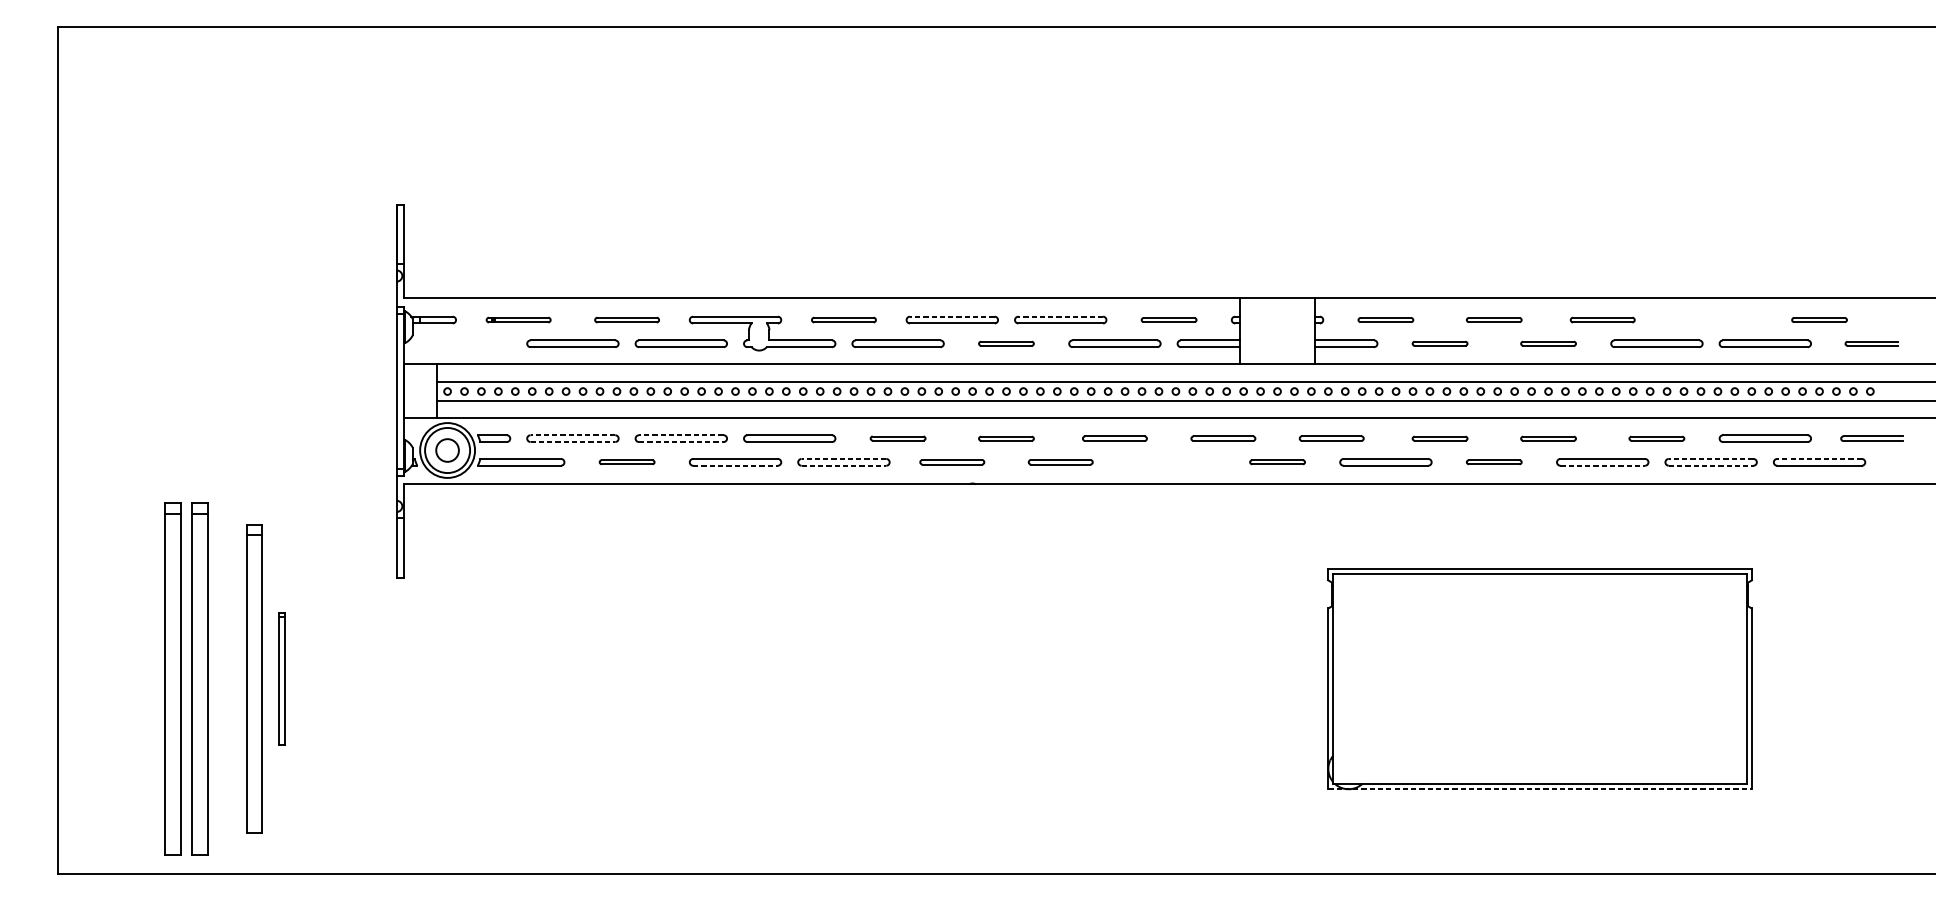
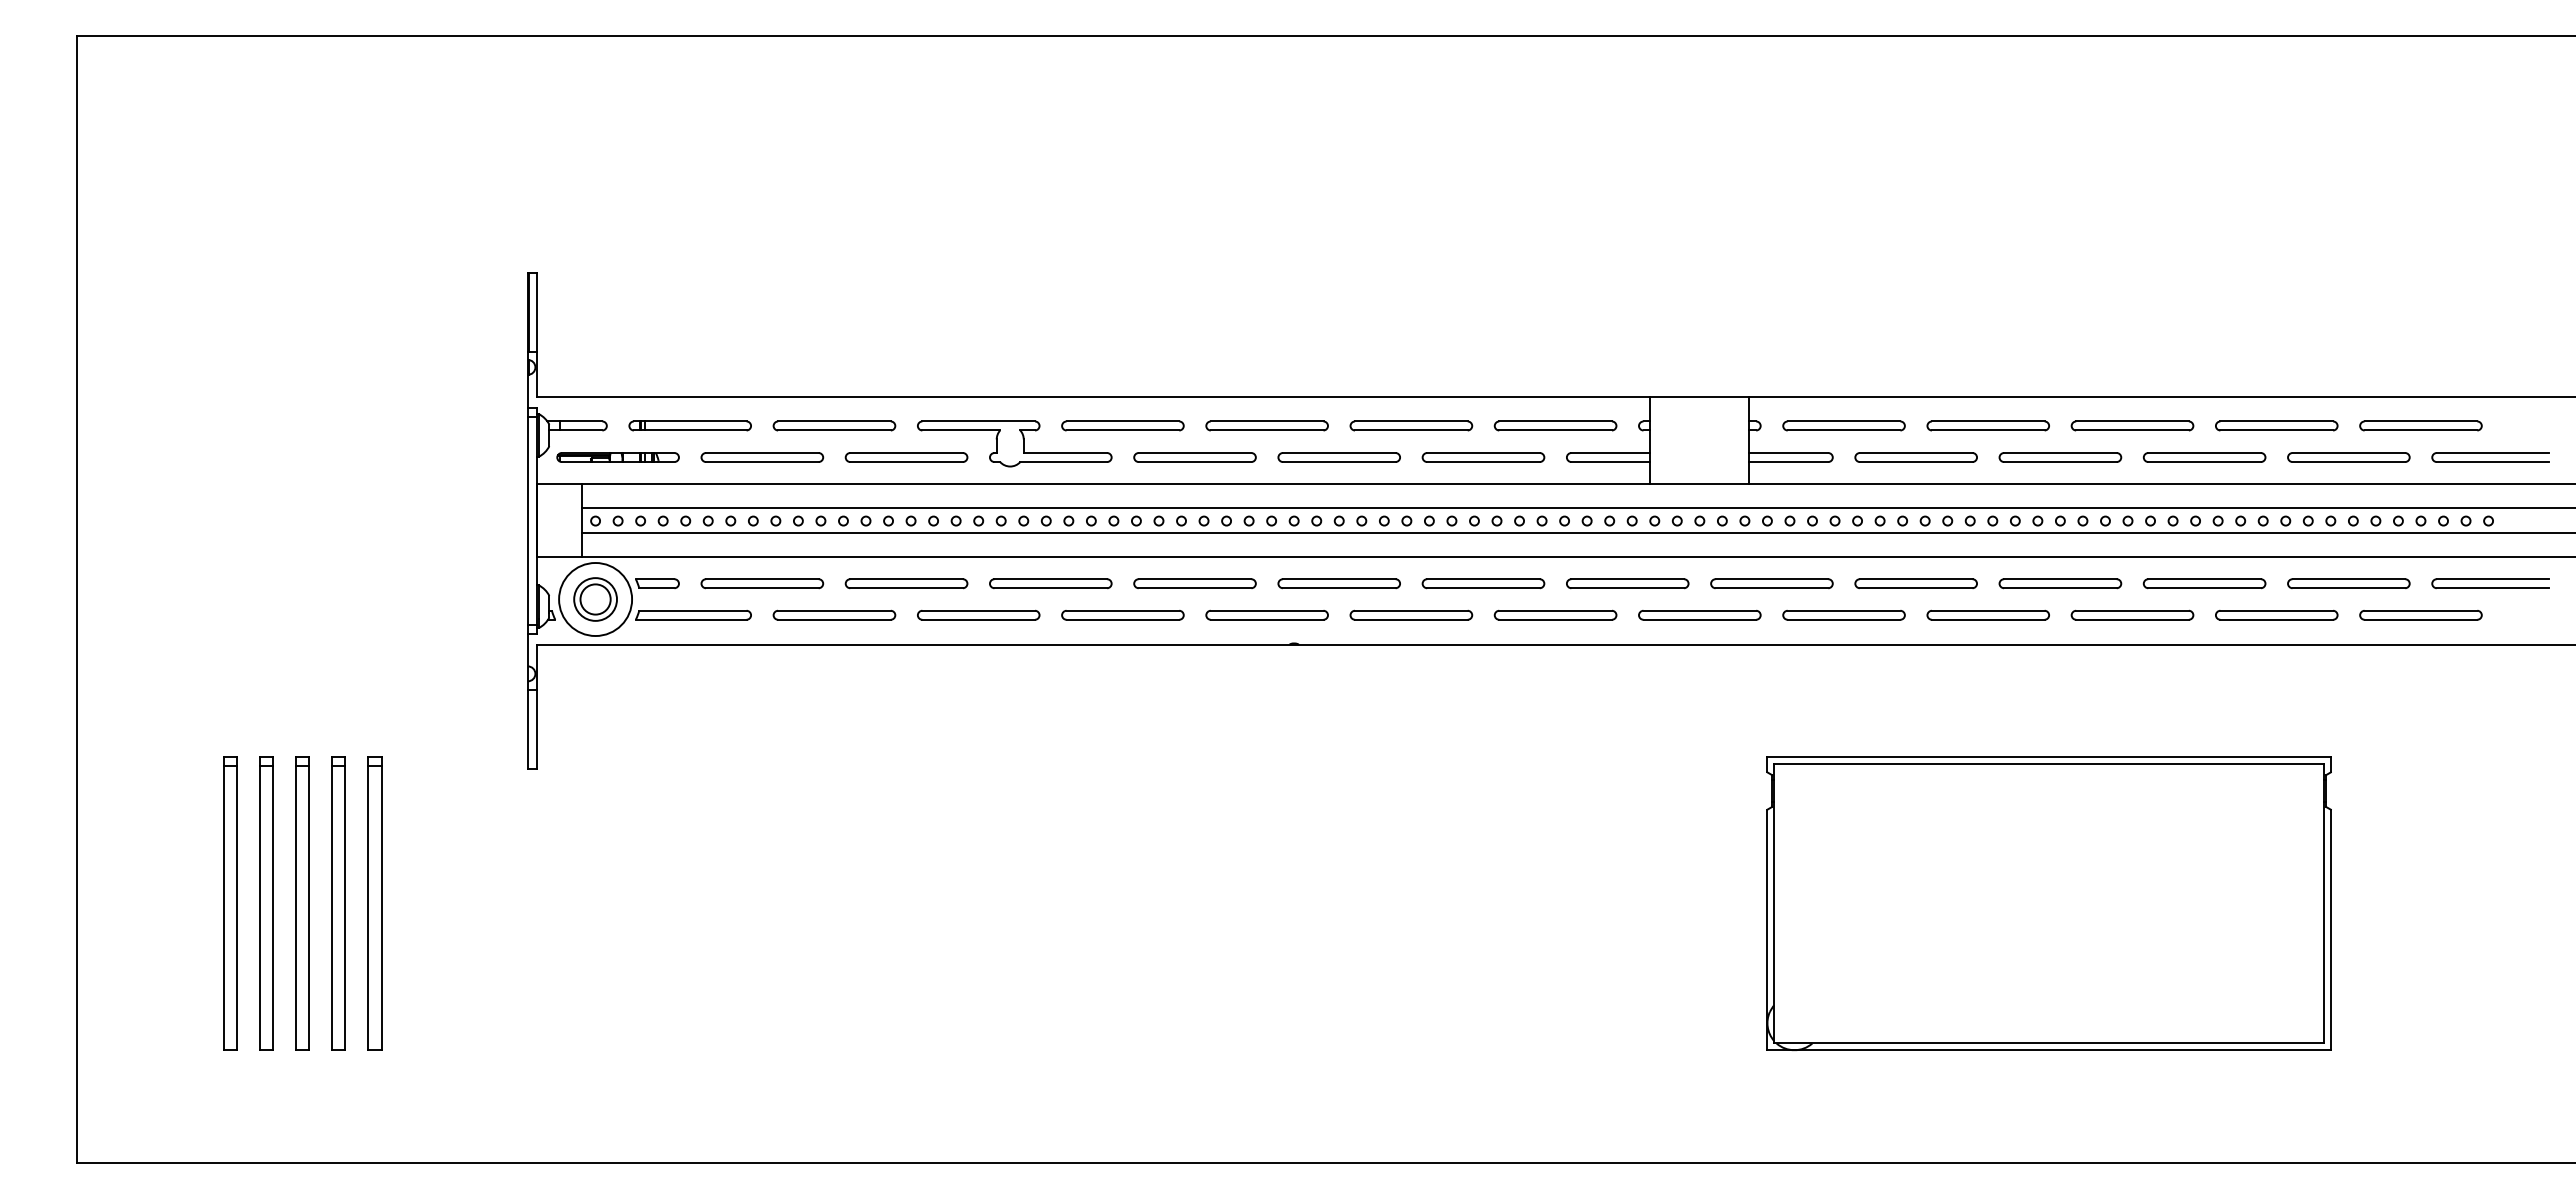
line: (951, 316) -> (1266, 421), dashed -> solid
line: (1060, 316) -> (1410, 421), dashed -> solid
part: (518, 319) -> (689, 425), size x1.43
part: (627, 319) -> (834, 425), size x1.43
part: (843, 319) -> (1122, 425), size x1.43
part: (1169, 319) -> (1555, 425), size x1.67
part: (1385, 319) -> (1843, 425), size x1.67
part: (1493, 319) -> (1987, 425), size x1.67
part: (1602, 319) -> (2132, 425), size x1.43
part: (1710, 319) -> (2276, 425), added
part: (1819, 319) -> (2420, 425), size x1.67
part: (464, 343) -> (617, 457), added
part: (1005, 343) -> (1338, 457), size x1.67
part: (1439, 343) -> (1915, 457), size x1.67
part: (1548, 343) -> (2060, 457), size x1.67
part: (1871, 343) -> (2490, 457), size x1.67
line: (572, 435) -> (761, 579), dashed -> solid
line: (681, 435) -> (906, 579), dashed -> solid
part: (897, 438) -> (1194, 583), size x1.67
part: (1005, 438) -> (1338, 583), size x1.67
part: (1114, 438) -> (1483, 583), size x1.43
part: (1223, 438) -> (1627, 583), size x1.43
part: (1331, 438) -> (1771, 583), size x1.43
part: (1439, 438) -> (1915, 583), size x1.67
part: (1548, 438) -> (2060, 583), size x1.67
part: (1656, 438) -> (2204, 583), size x1.67
part: (1871, 438) -> (2490, 583), size x1.43
line: (573, 442) -> (762, 588), dashed -> solid
line: (682, 442) -> (907, 588), dashed -> solid
circle: (447, 450) -> (595, 599), size x0.71
line: (843, 458) -> (1122, 610), dashed -> solid
line: (1710, 458) -> (2276, 610), dashed -> solid
line: (1819, 458) -> (2420, 610), dashed -> solid
part: (627, 461) -> (834, 614), size x1.67
part: (951, 461) -> (1266, 614), size x1.43
part: (1060, 461) -> (1411, 614), size x1.43
part: (1169, 461) -> (1555, 614), added
part: (1277, 461) -> (1699, 614), size x1.67
part: (1493, 461) -> (1987, 614), size x1.67
line: (736, 465) -> (979, 619), dashed -> solid
line: (844, 465) -> (1123, 619), dashed -> solid
line: (1603, 465) -> (2133, 619), dashed -> solid
line: (1711, 465) -> (2277, 619), dashed -> solid
part: (173, 678) -> (230, 903), size x0.62
part: (200, 678) -> (266, 903), size x0.62
part: (227, 678) -> (302, 903), added
part: (254, 678) -> (338, 903), size x0.71
part: (281, 678) -> (374, 903), size x1.67
line: (1540, 789) -> (2049, 1050), dashed -> solid

